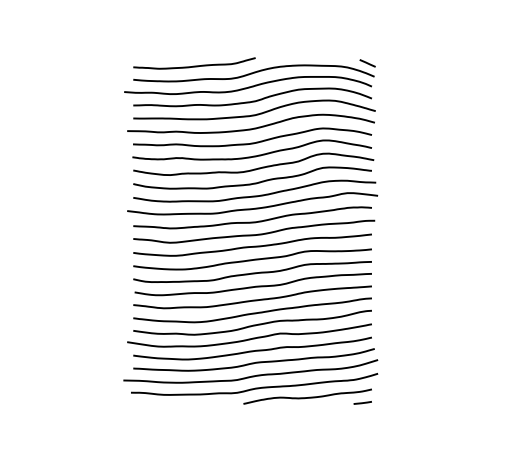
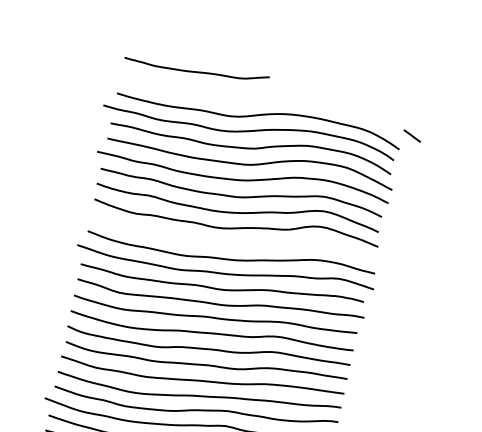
line: (367, 63) -> (412, 136), moved
curve: (194, 65) -> (196, 70), moved
curve: (253, 182) -> (231, 243), removed

